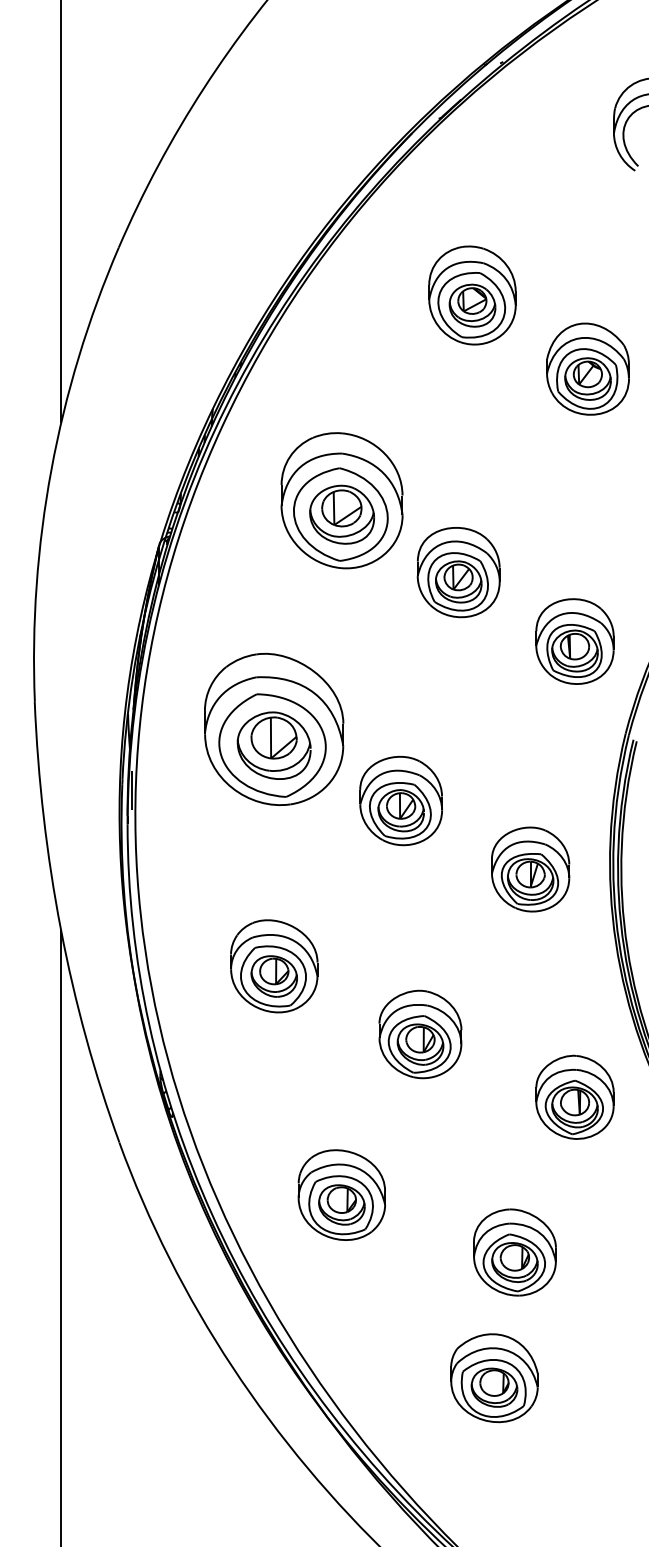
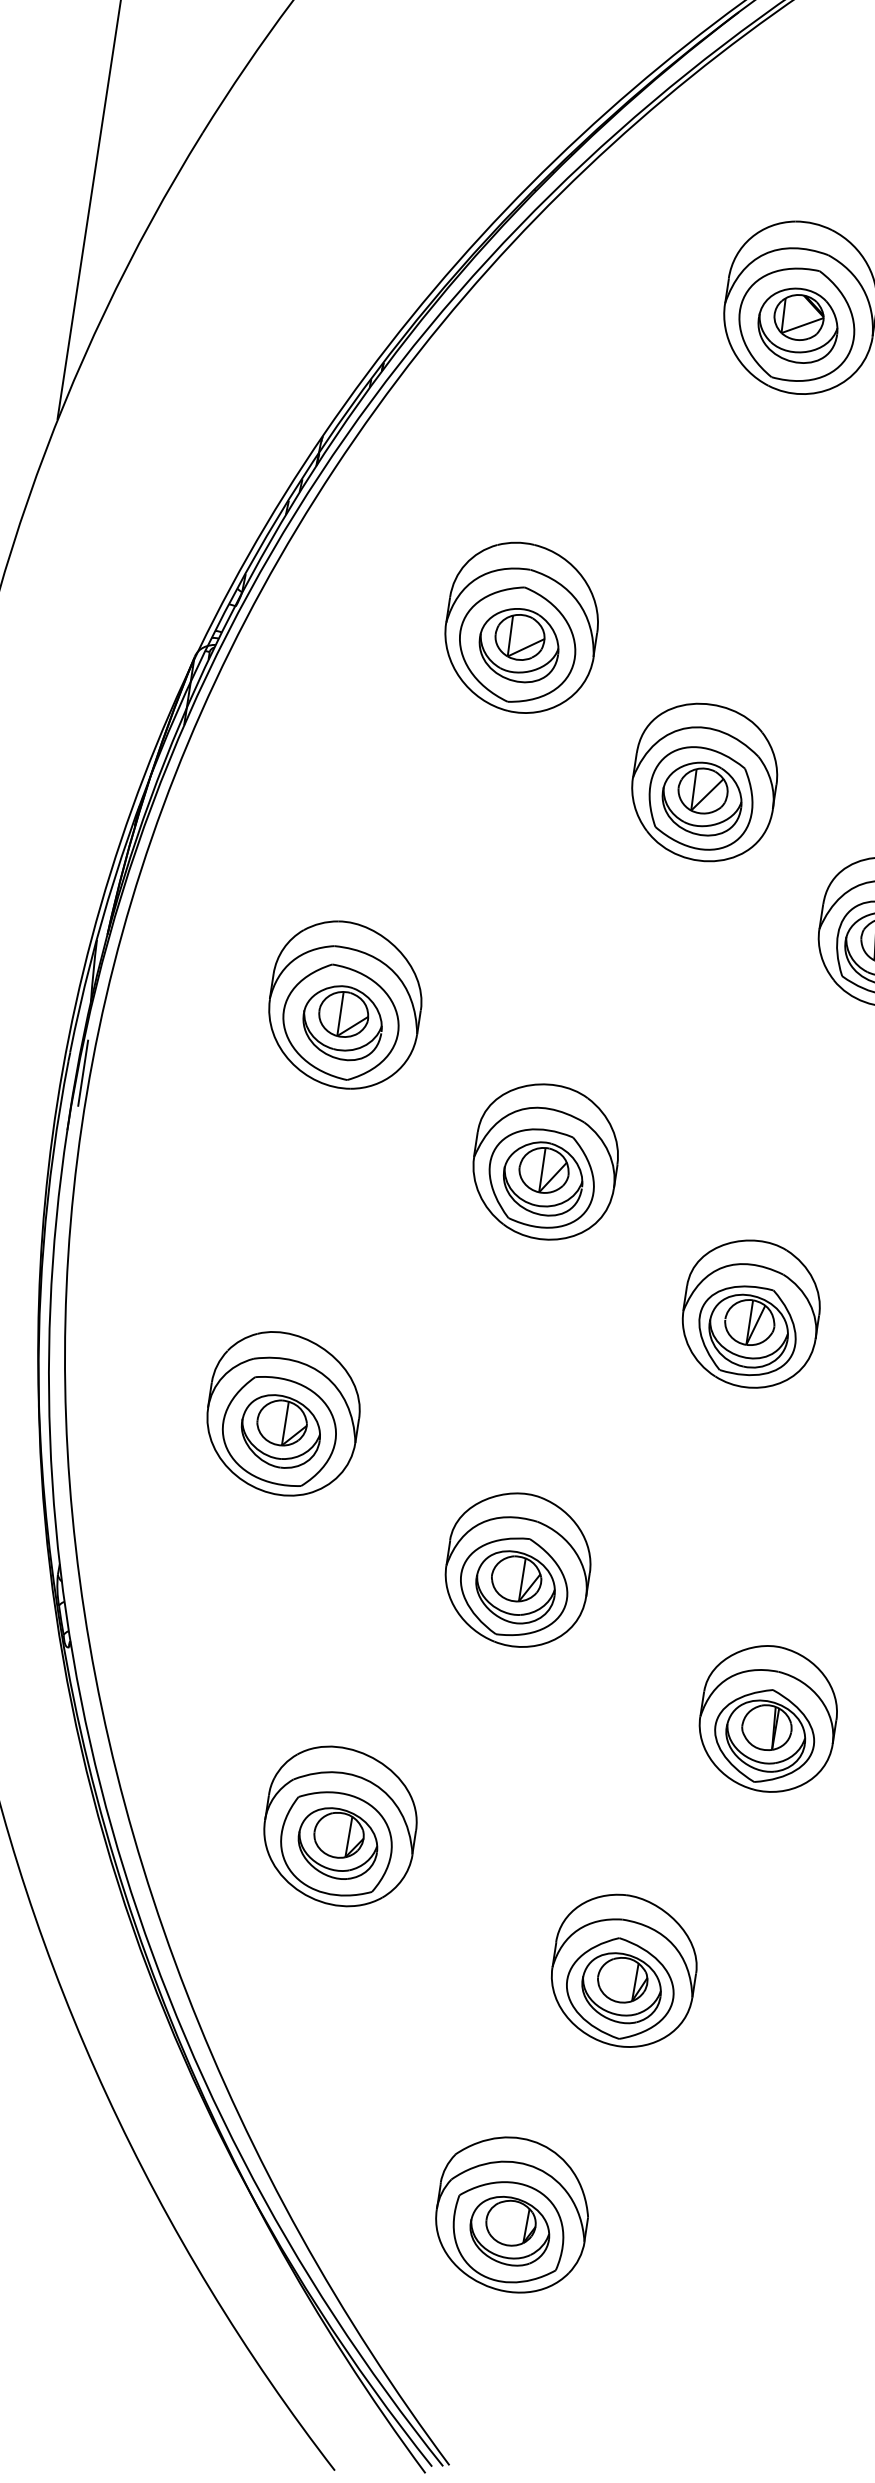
part: (341, 500) -> (521, 627), size x0.71
part: (274, 729) -> (345, 1005), size x0.62
part: (494, 1378) -> (512, 2215), moved

